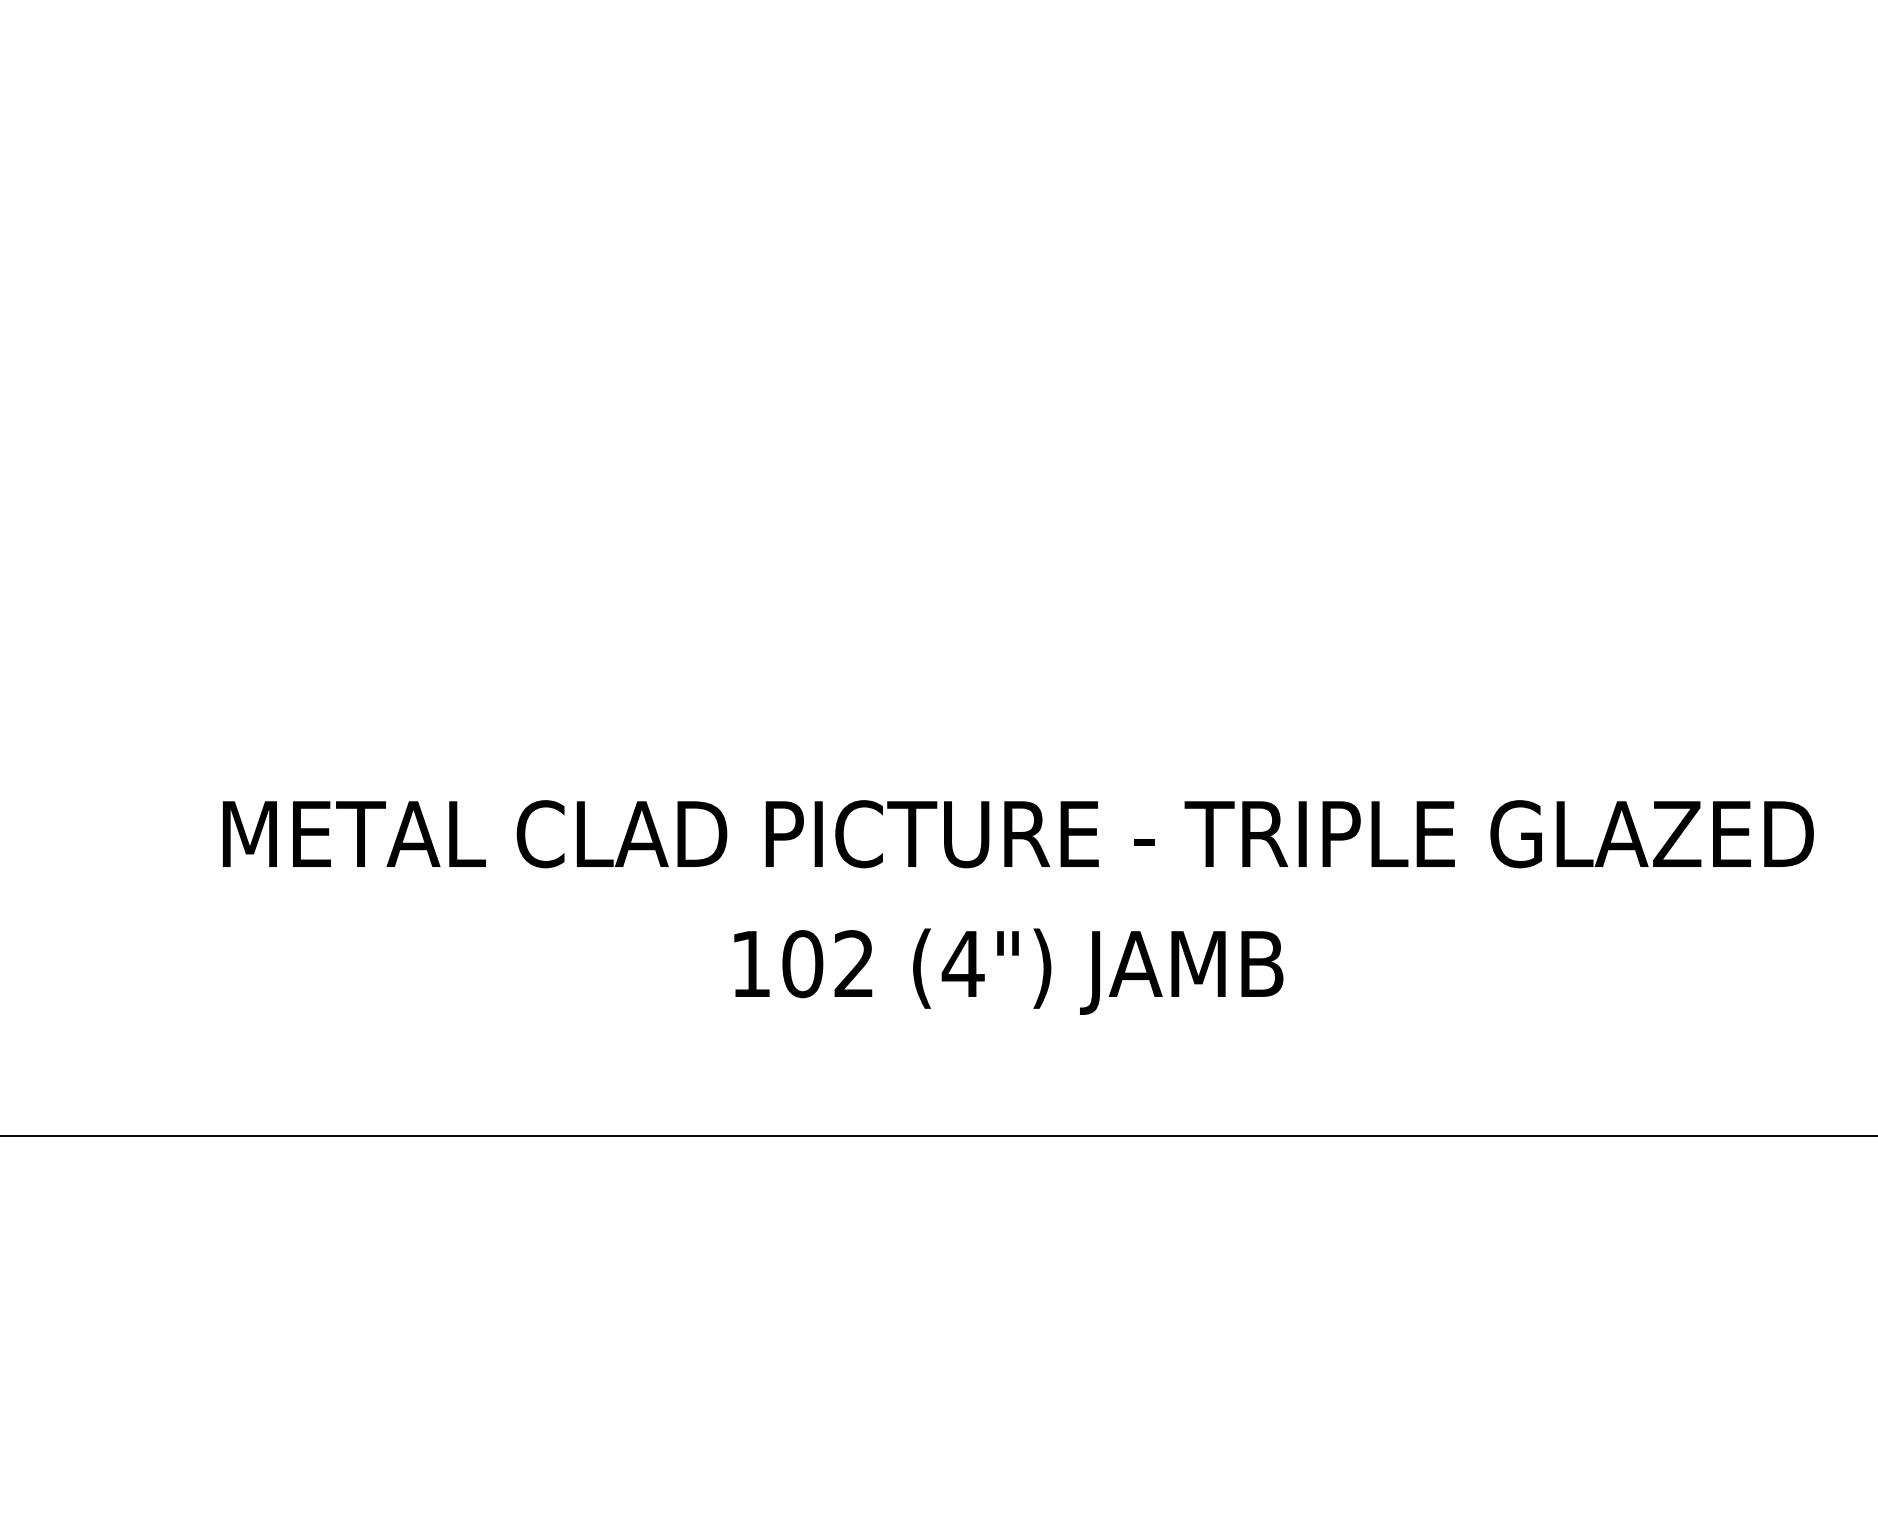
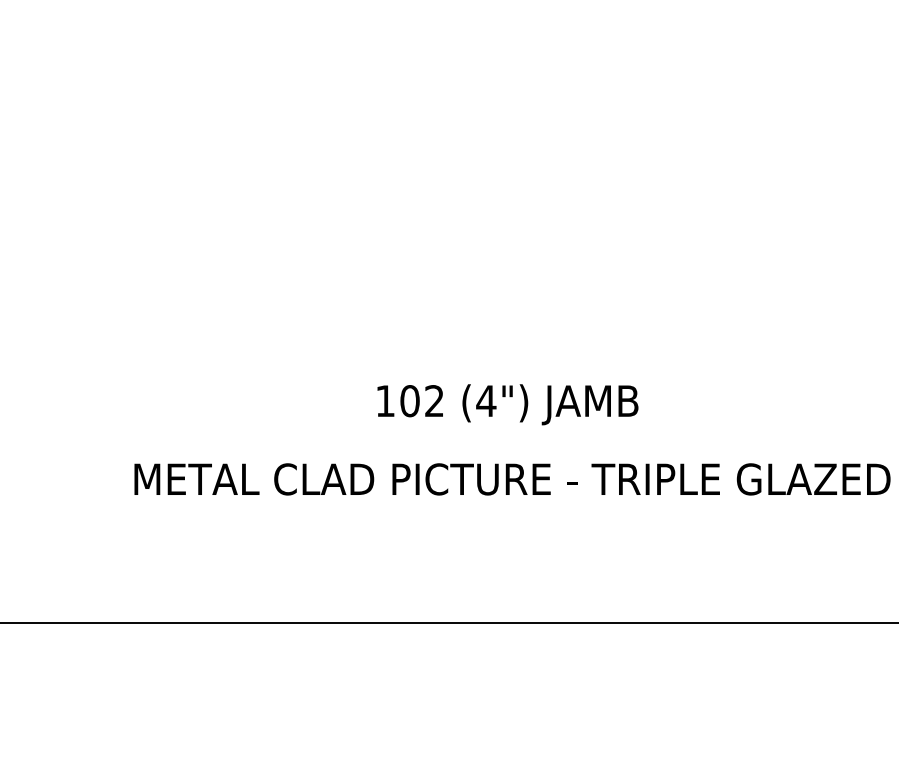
text: (1007, 971) -> (507, 404), moved

